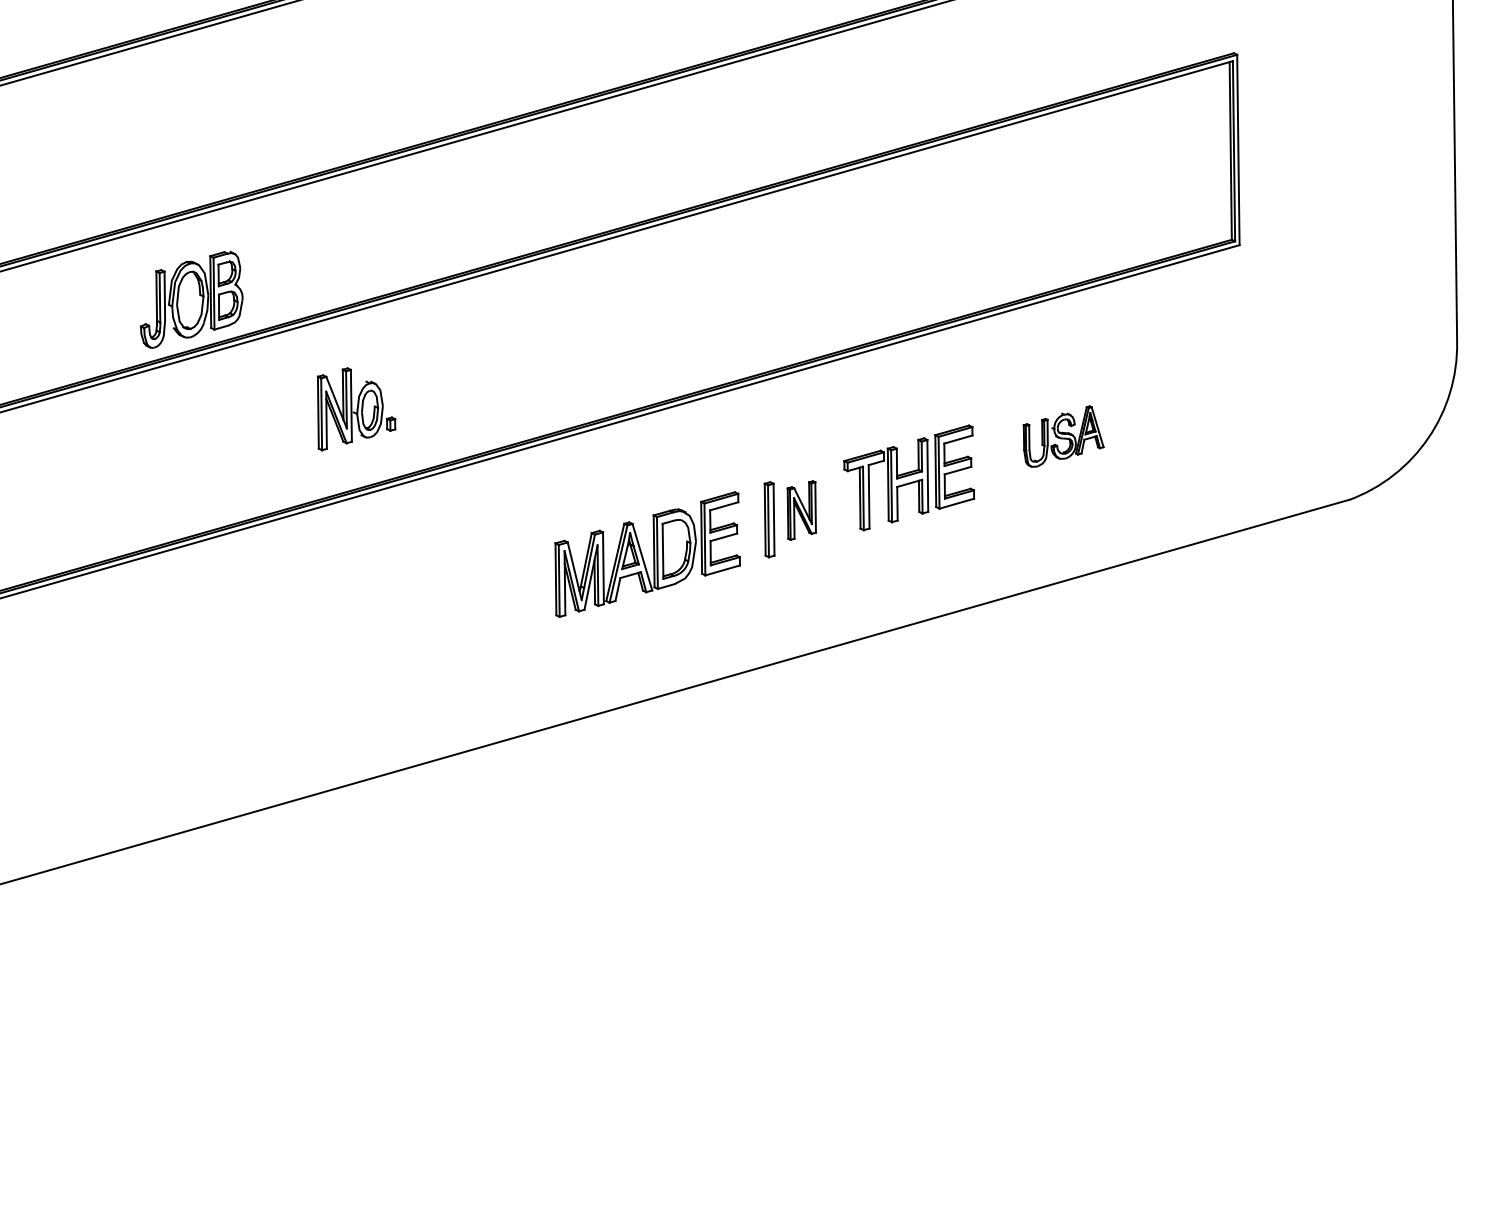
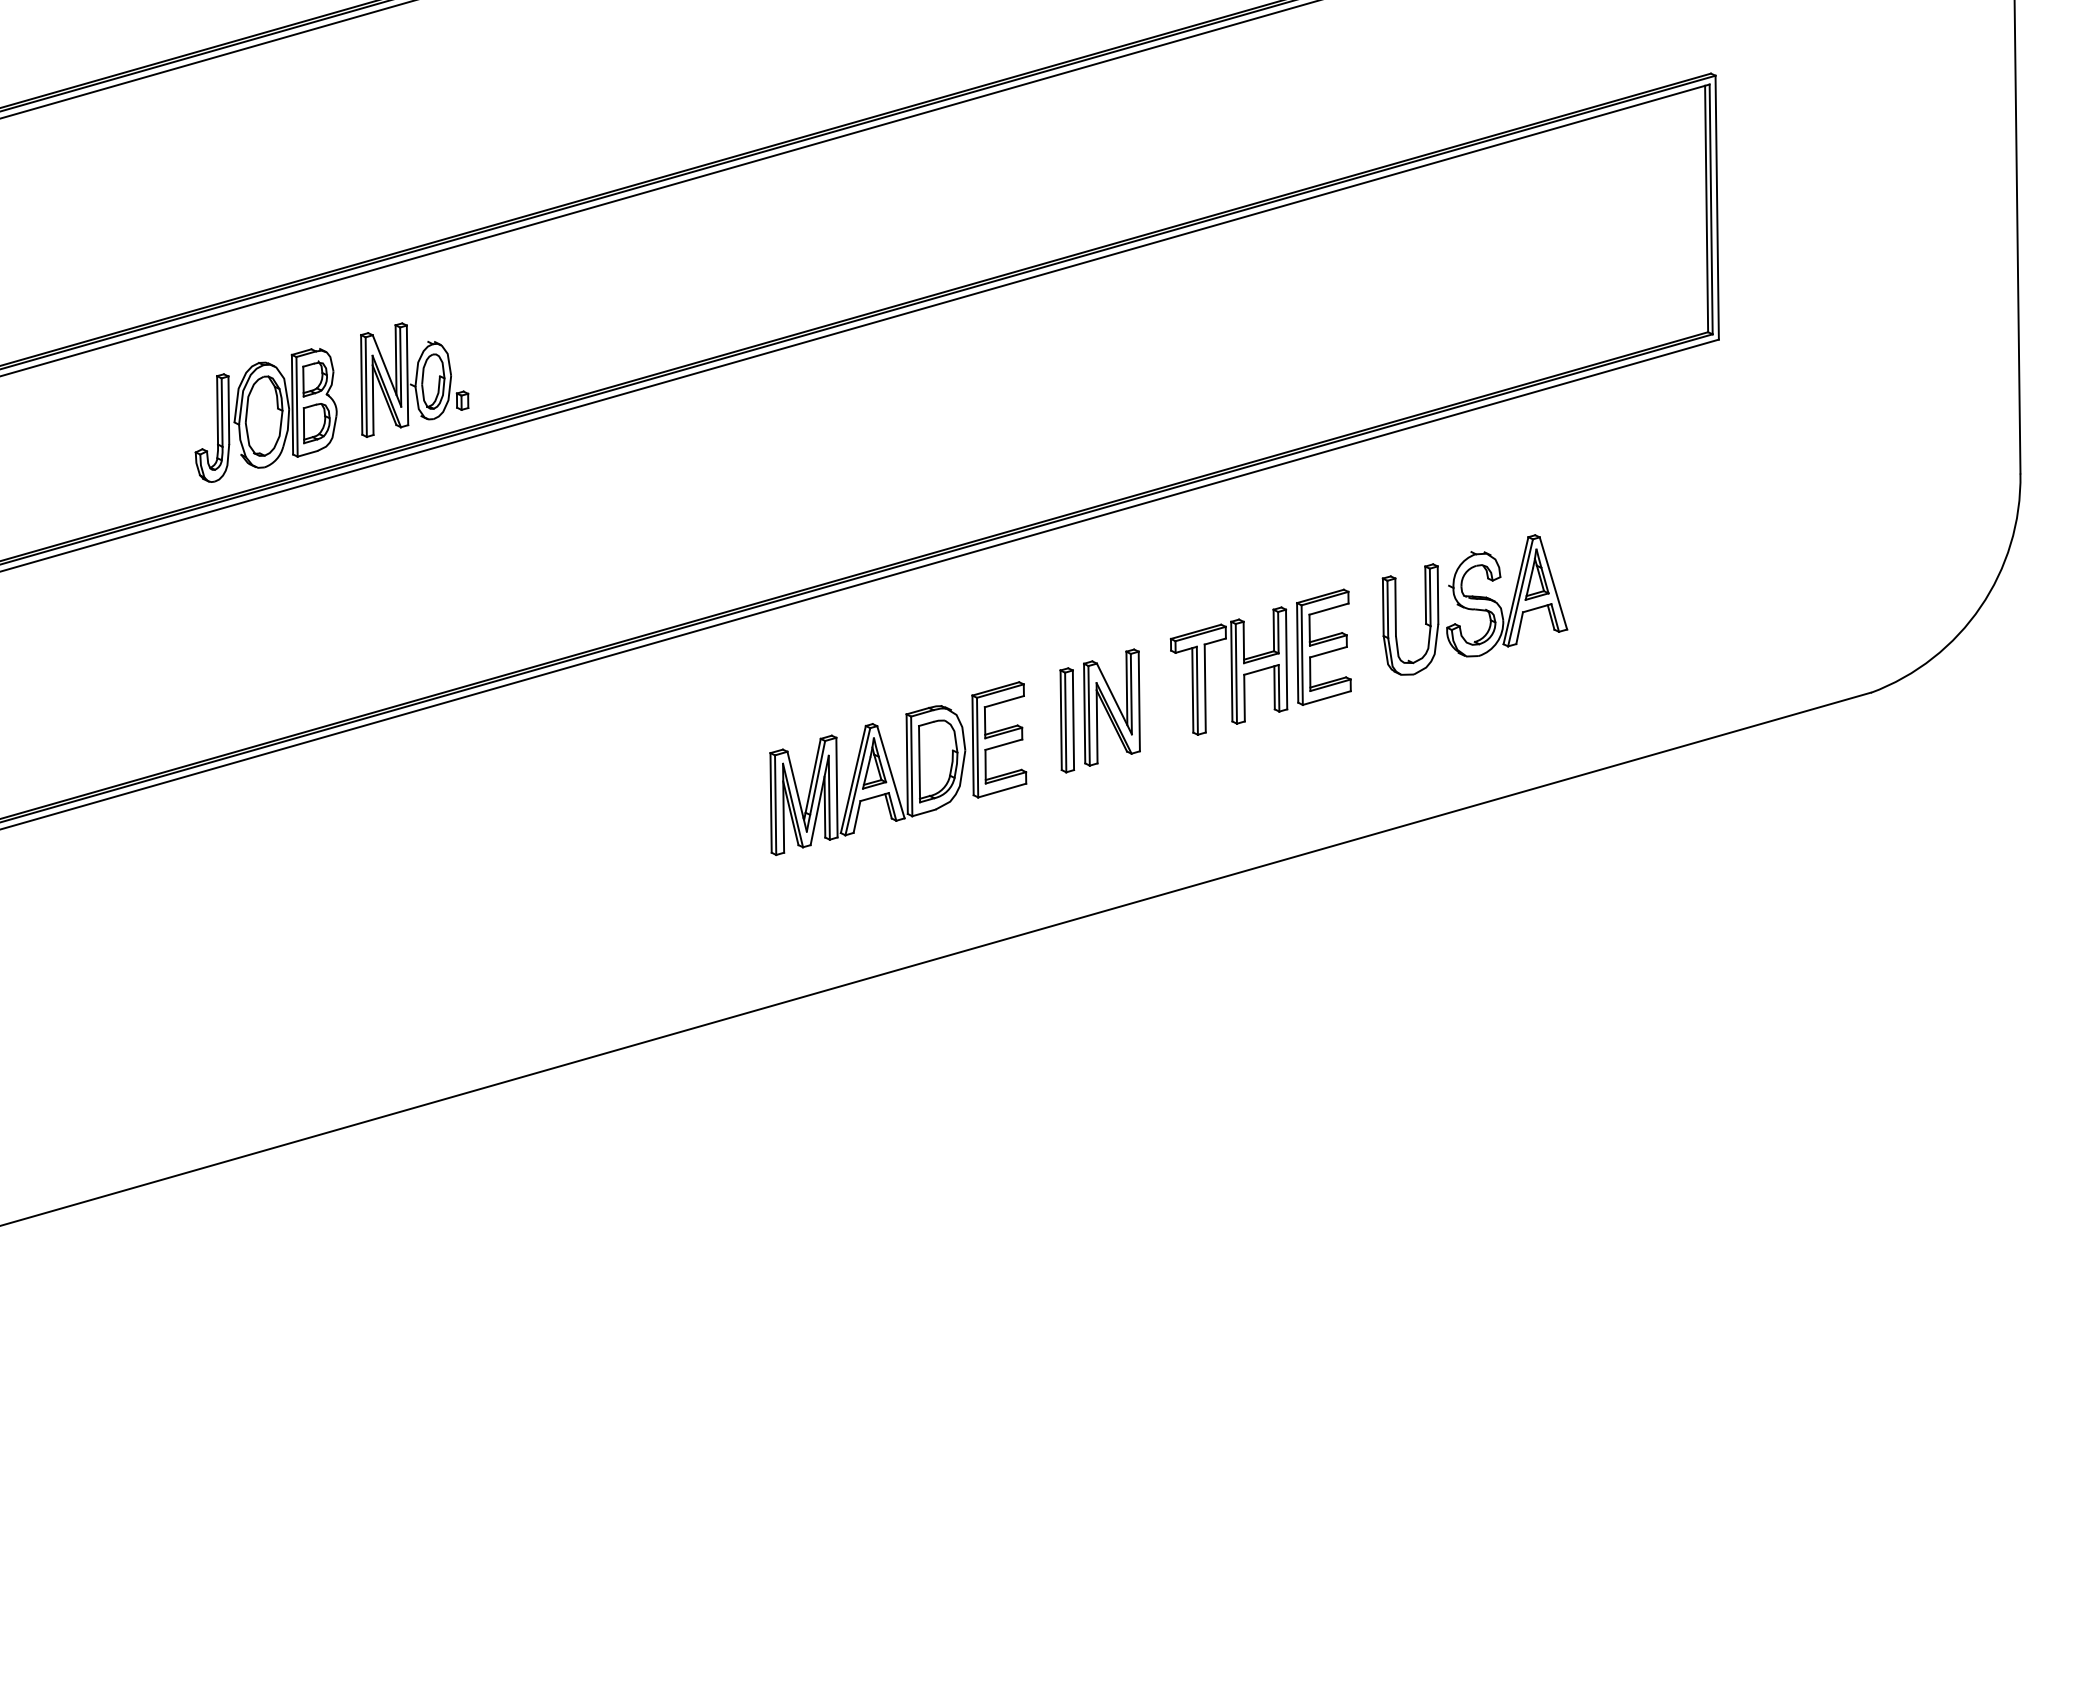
part: (356, 408) -> (414, 379), moved
part: (1063, 436) -> (1474, 604), size x1.67
part: (801, 510) -> (1111, 707), size x1.43

